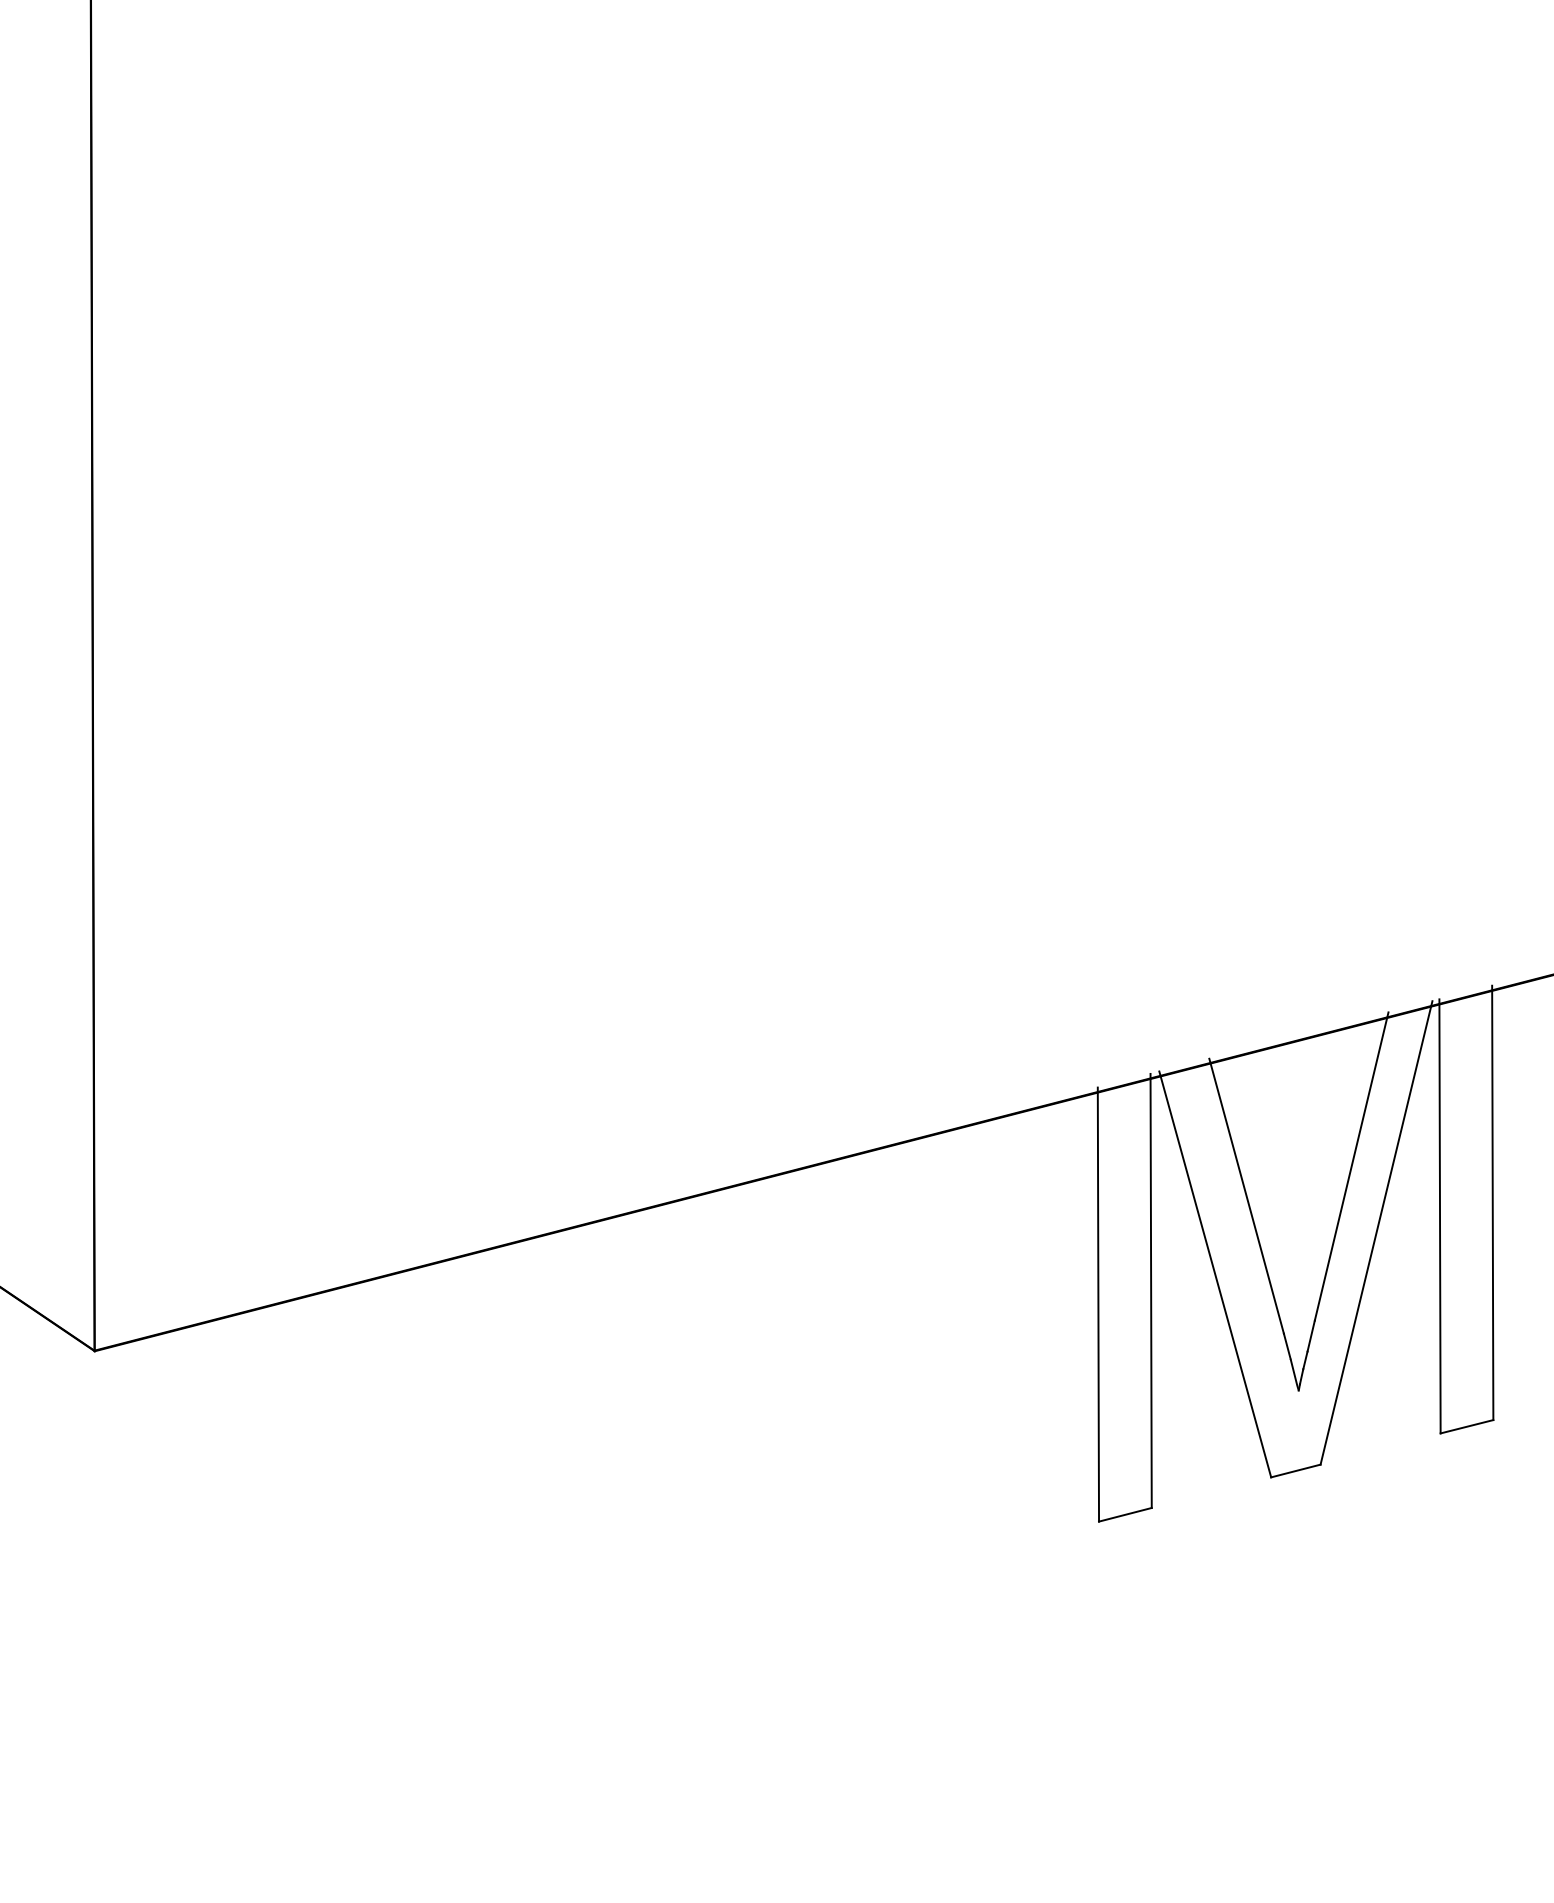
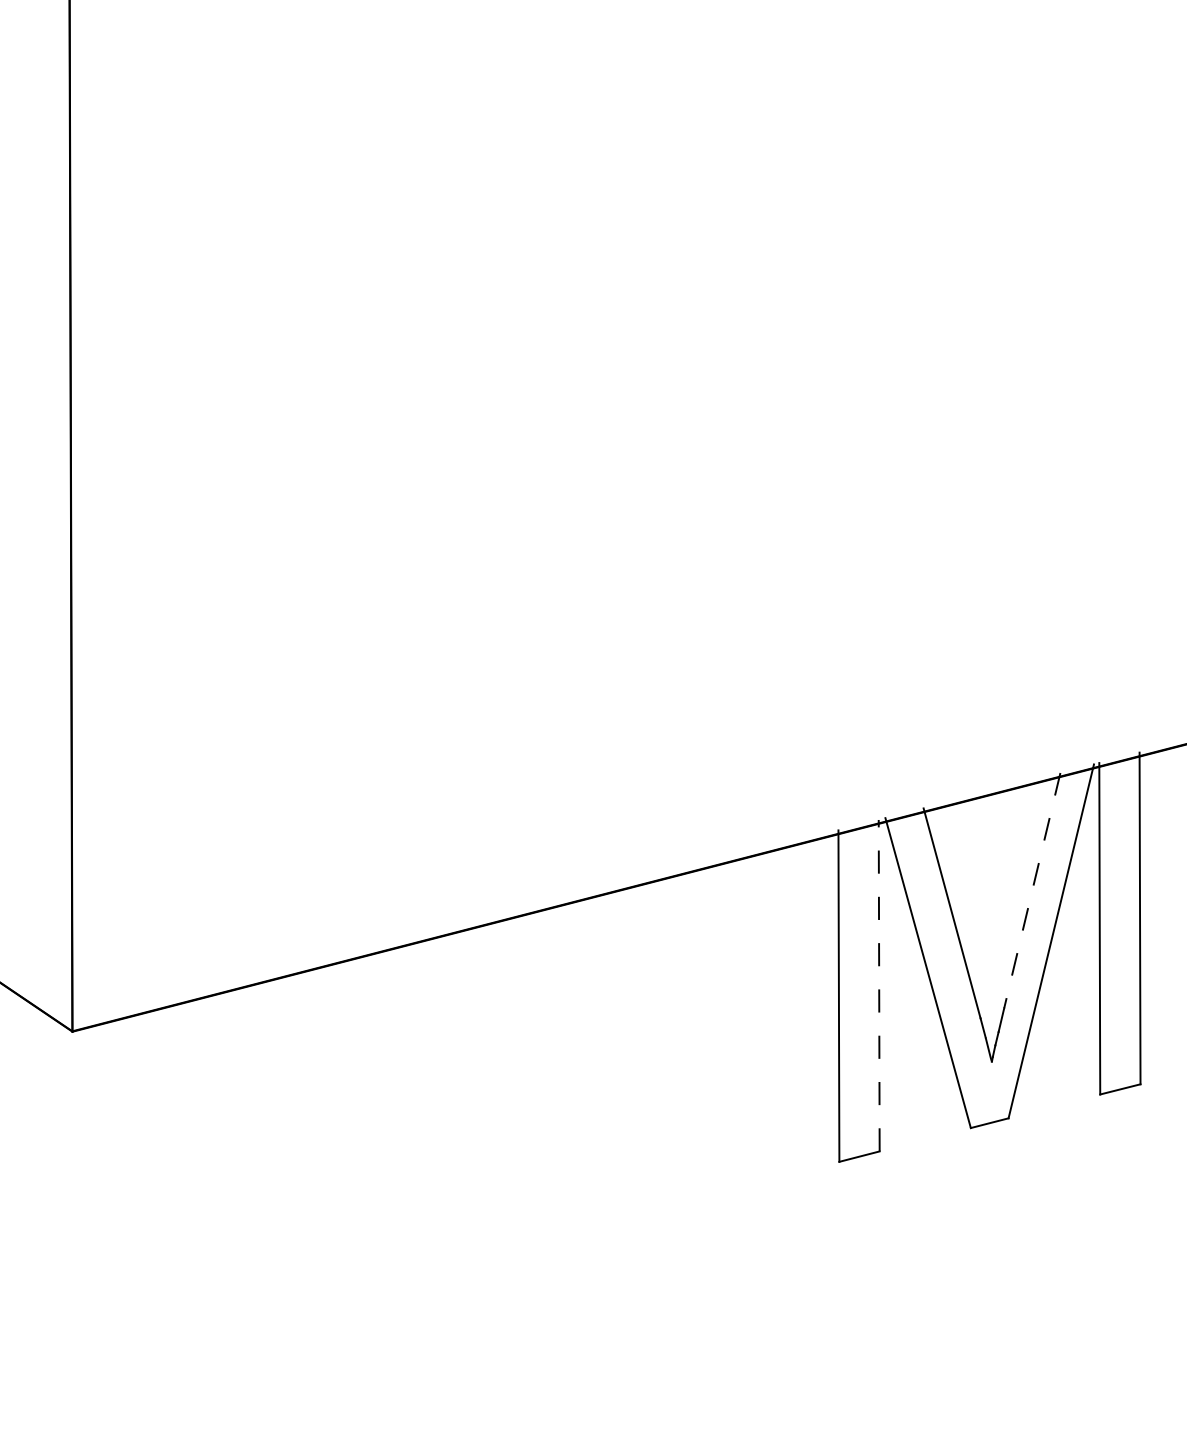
line: (1351, 1167) -> (1032, 891), solid -> dashed
line: (1151, 1290) -> (879, 985), solid -> dashed

